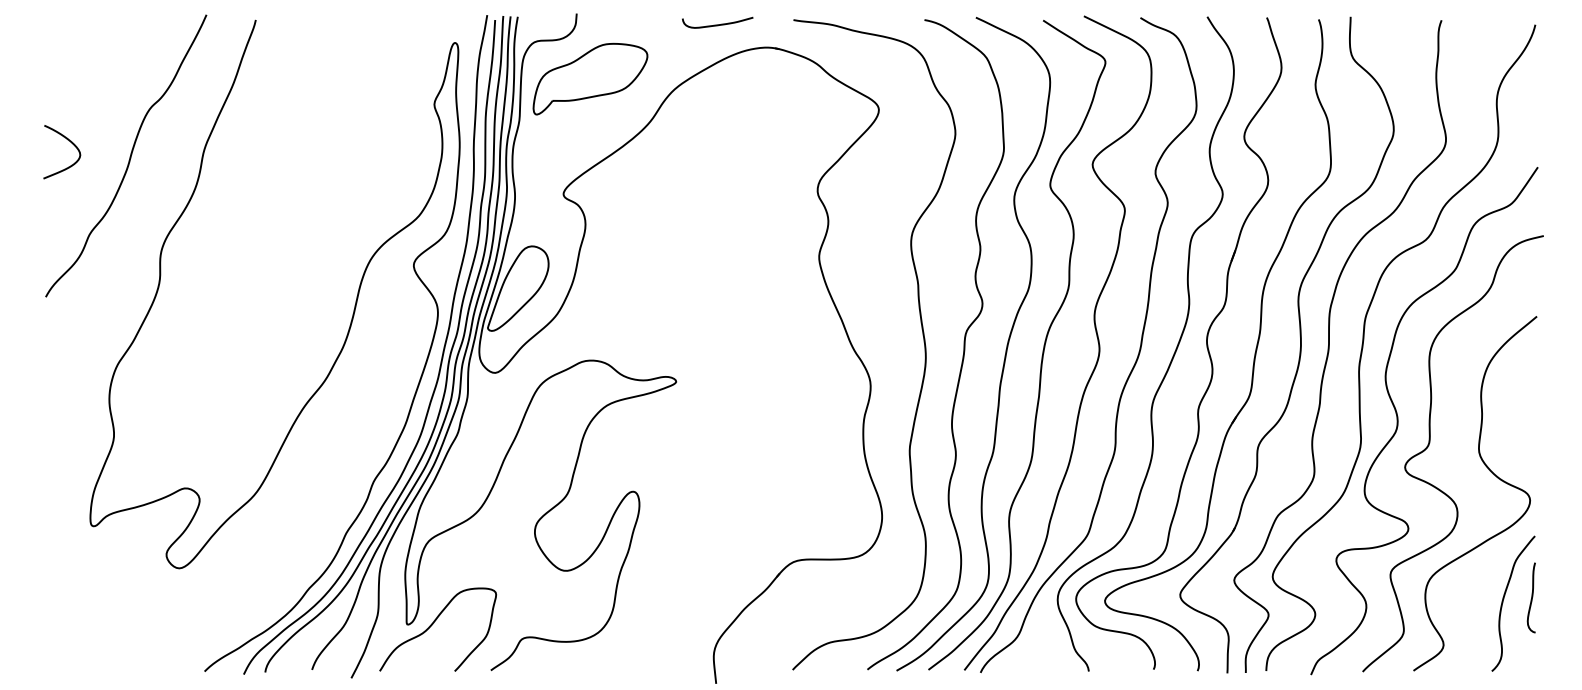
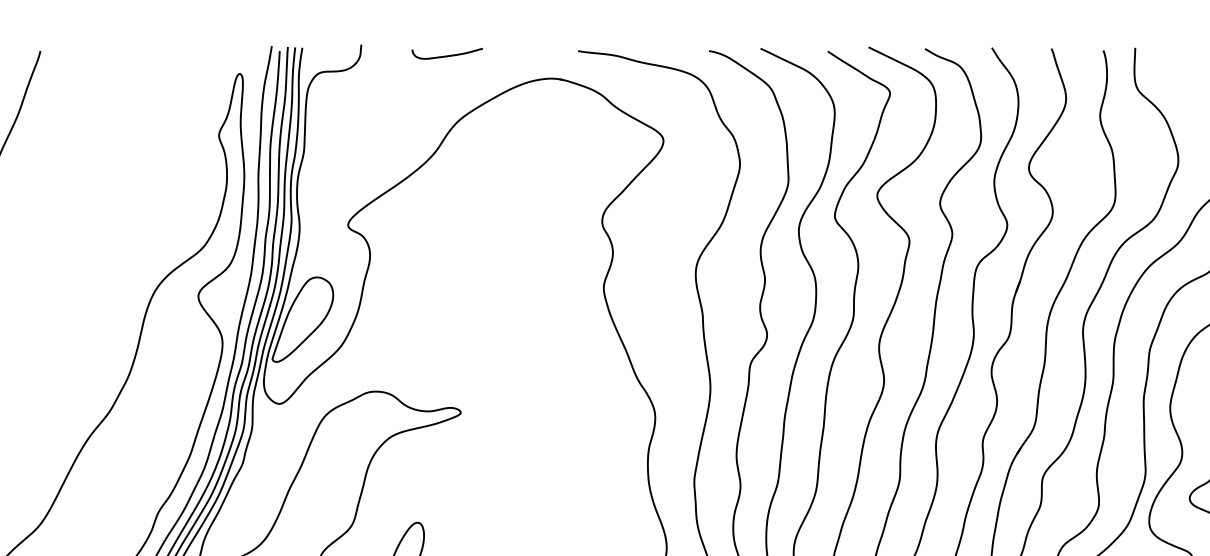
curve: (717, 24) -> (447, 55), moved
part: (590, 78) -> (375, 109), removed

